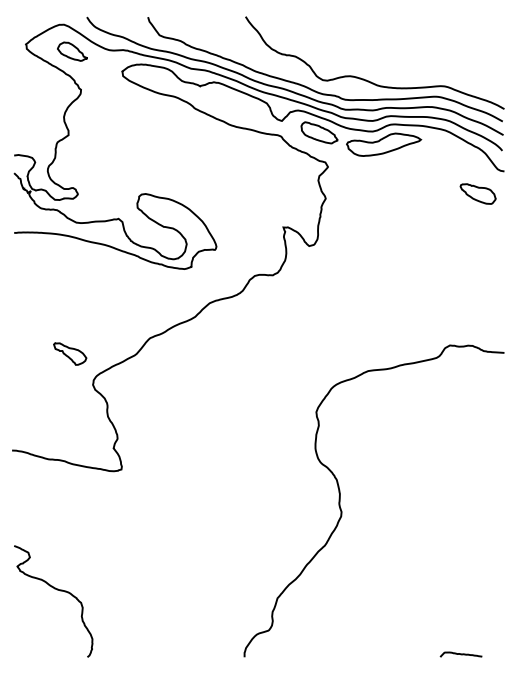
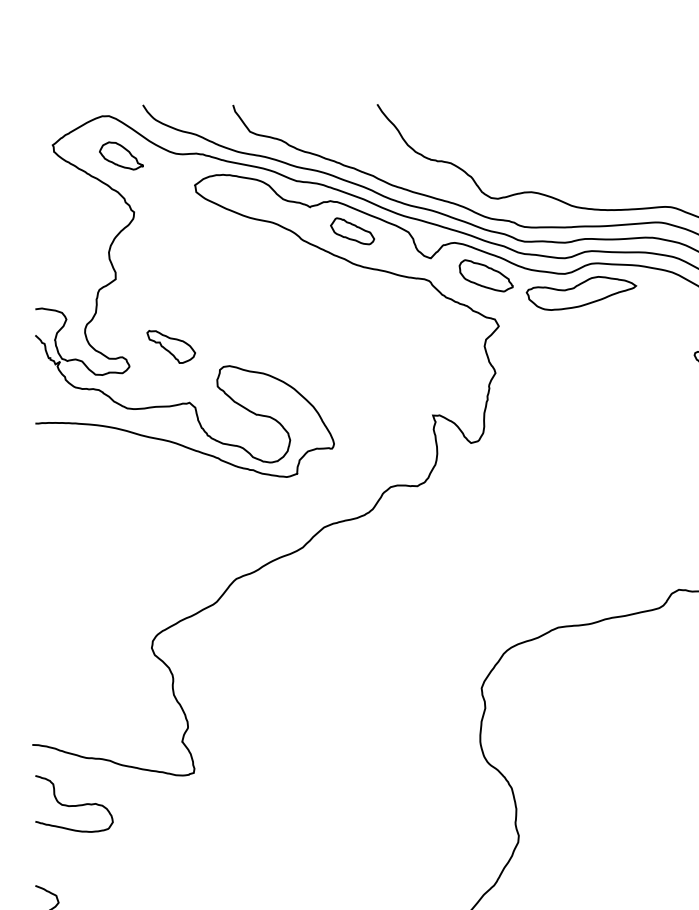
part: (228, 102) -> (351, 230), added
part: (70, 353) -> (171, 346), moved
curve: (41, 490) -> (75, 803), added

